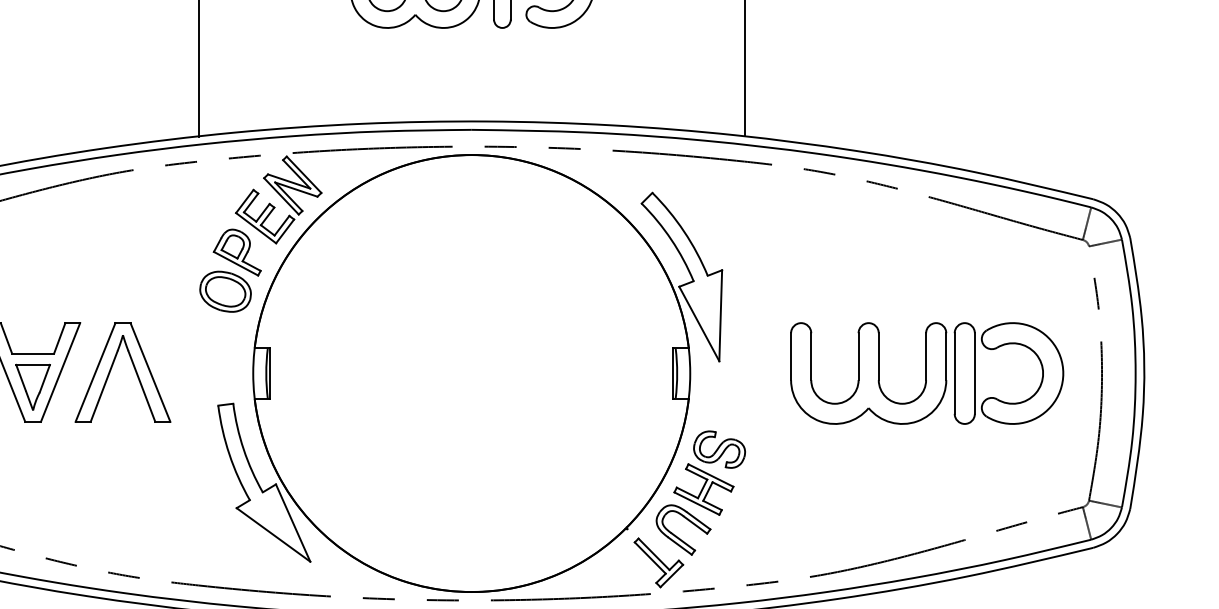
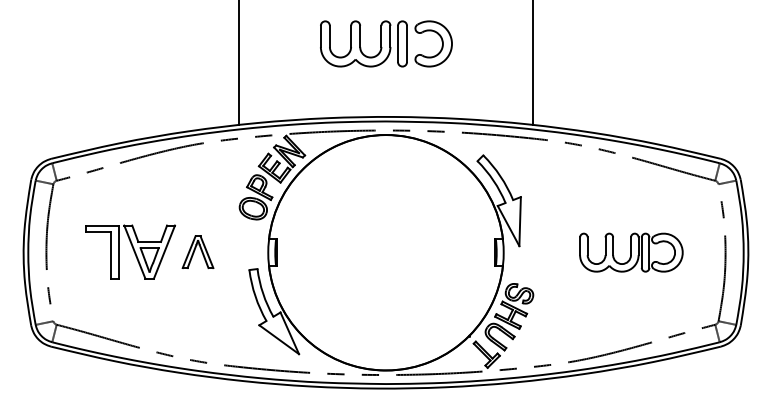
part: (121, 371) -> (197, 251), size x0.6
part: (927, 373) -> (631, 252), size x0.7

